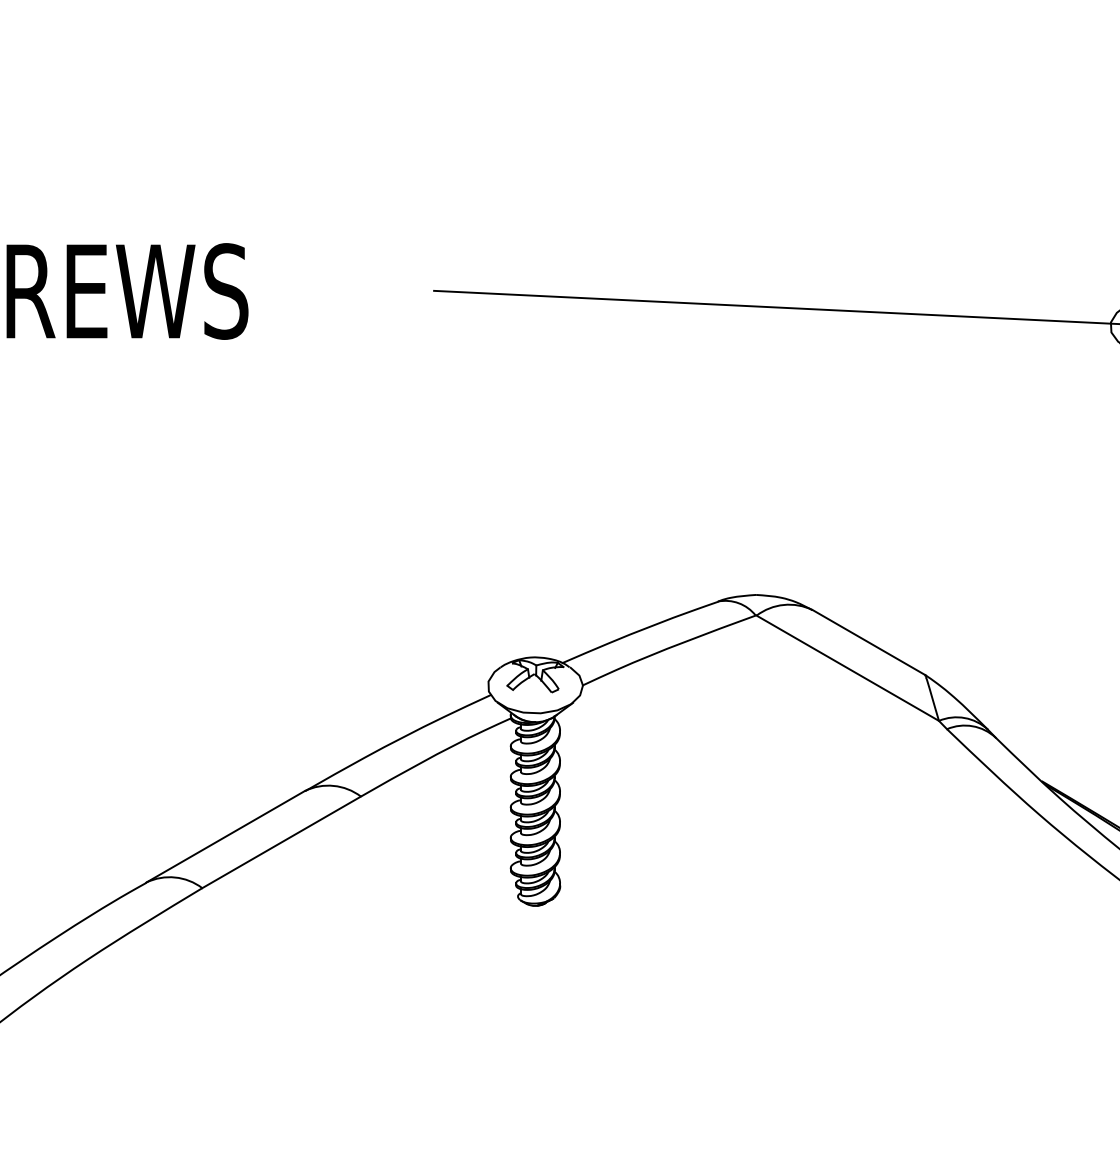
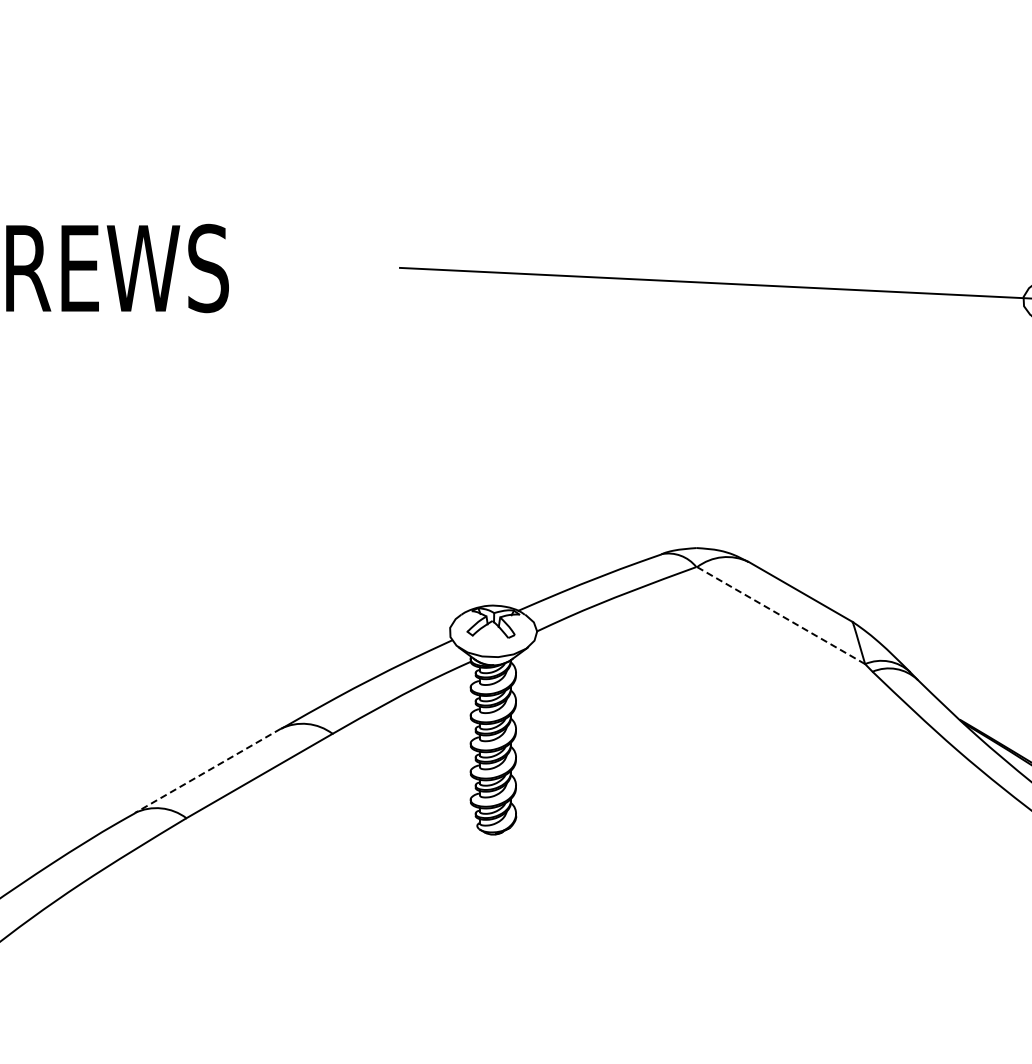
line: (848, 668) -> (781, 615), solid -> dashed
line: (225, 837) -> (207, 771), solid -> dashed

